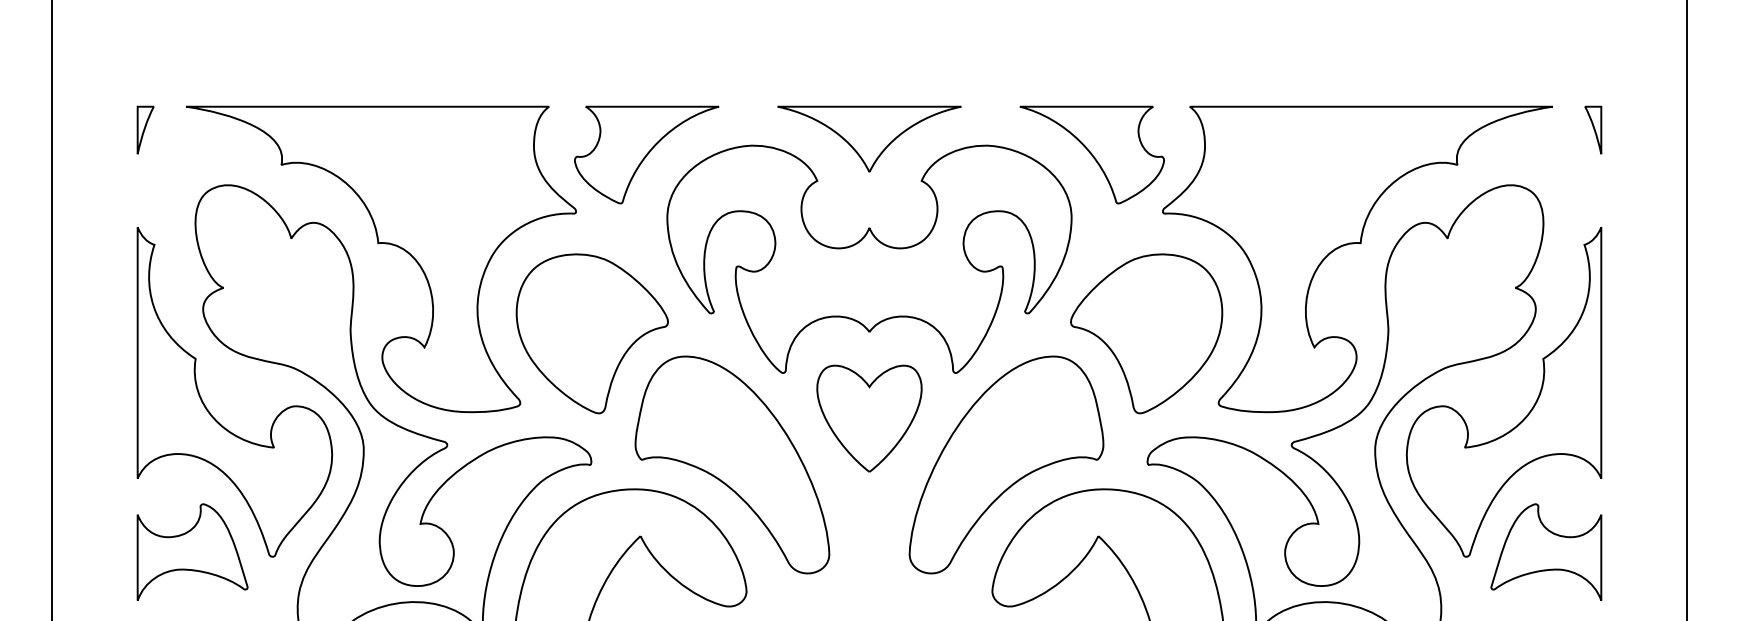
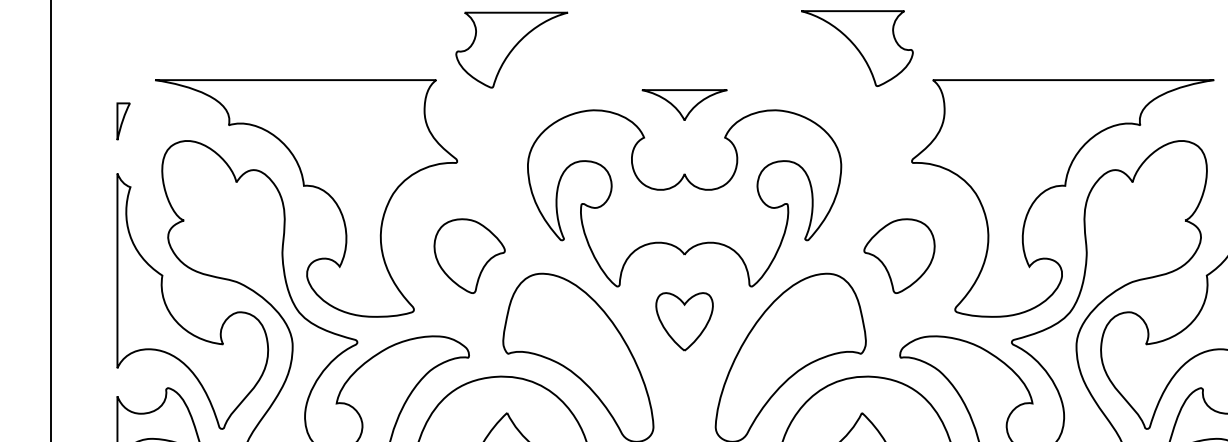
part: (145, 129) -> (123, 121), moved
part: (869, 138) -> (684, 104), size x0.6
part: (646, 154) -> (511, 49), moved
part: (1091, 154) -> (856, 48), moved
part: (591, 333) -> (469, 255), size x0.6
part: (1146, 333) -> (899, 255), size x0.6
part: (869, 418) -> (684, 321), size x0.7

